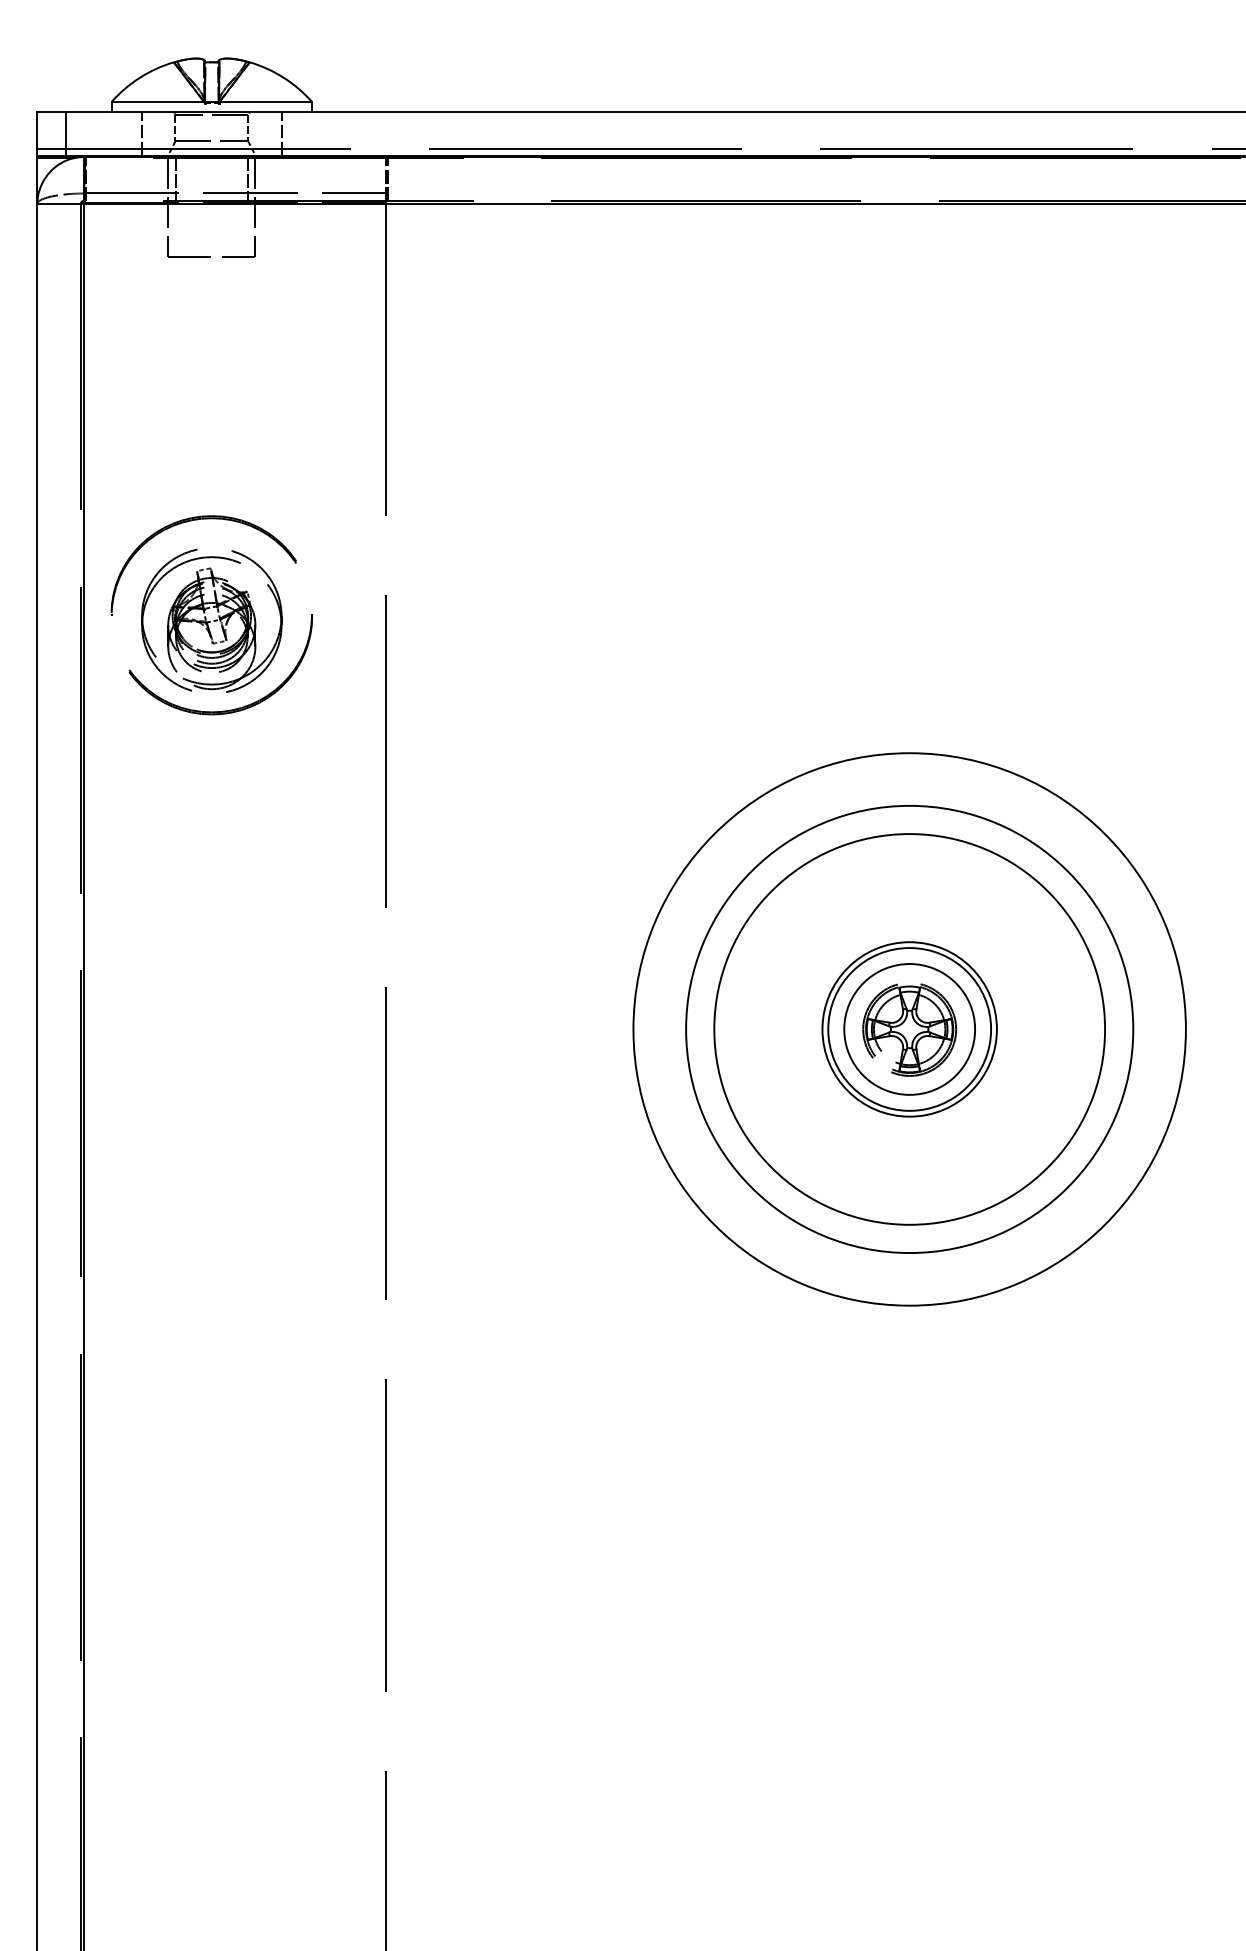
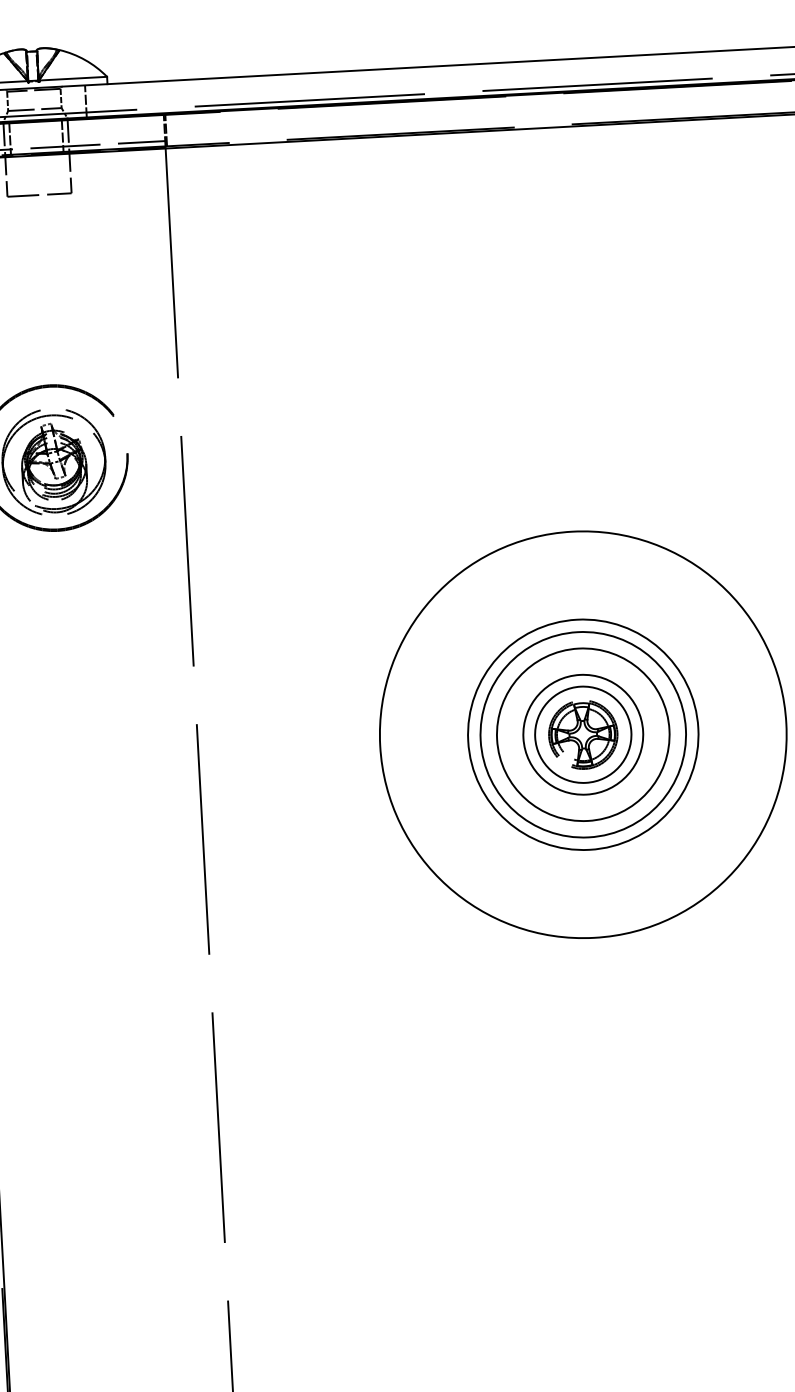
circle: (909, 1029) -> (583, 734), size x0.6
circle: (909, 1029) -> (583, 734), size x0.7
circle: (909, 1029) -> (583, 734), size x1.6

